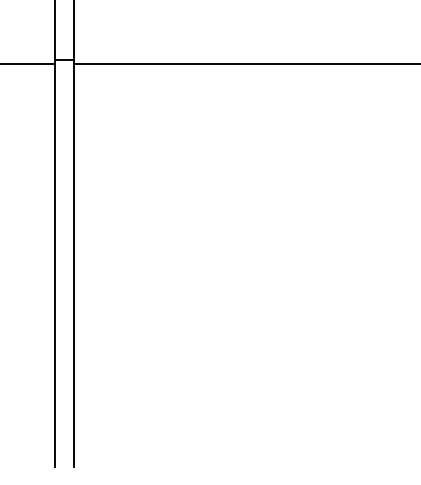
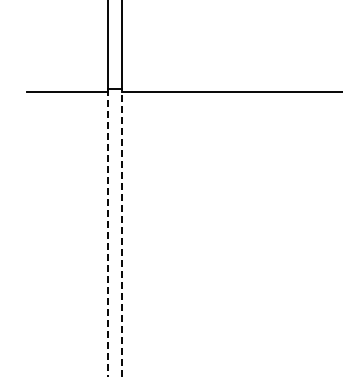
line: (73, 262) -> (121, 232), solid -> dashed
line: (53, 263) -> (107, 233), solid -> dashed

